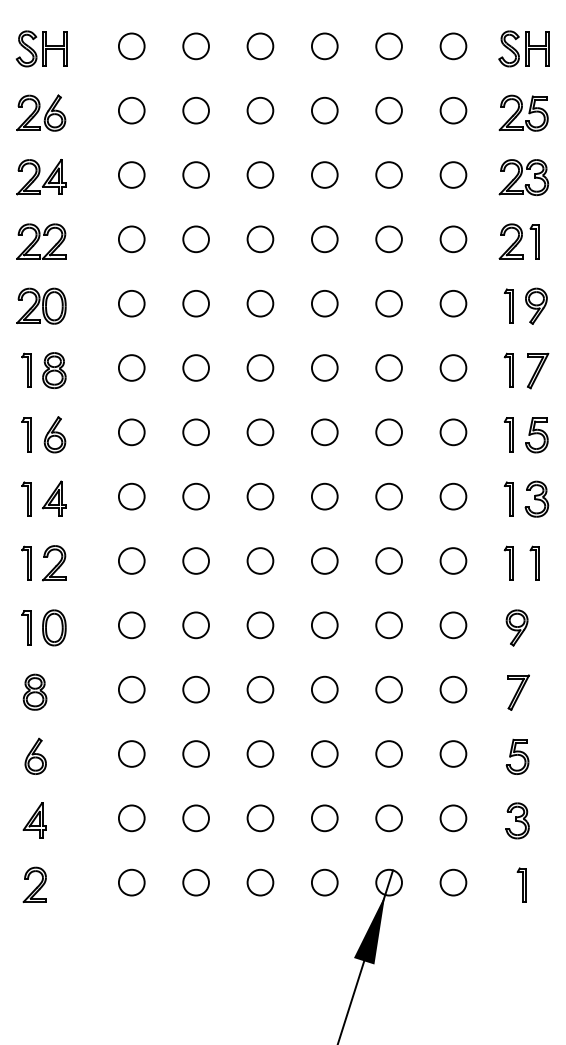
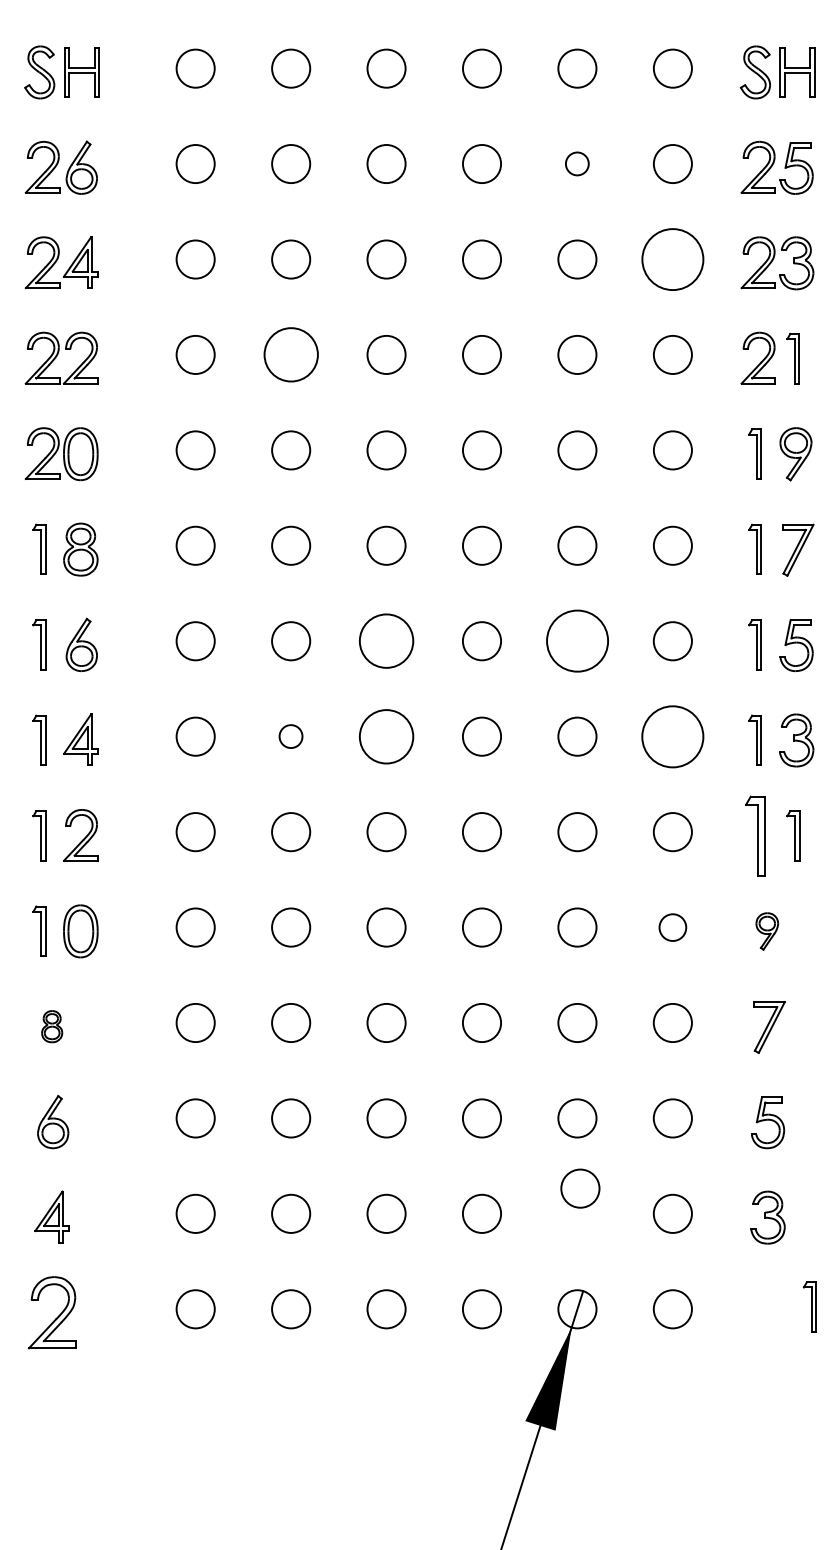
circle: (388, 110) -> (576, 163), size x0.6
circle: (453, 174) -> (672, 258), size x1.6
circle: (195, 239) -> (290, 355), size x1.4
circle: (260, 432) -> (386, 641), size x1.4
circle: (388, 432) -> (576, 641), size x1.6
circle: (195, 496) -> (290, 736), size x0.6
circle: (260, 496) -> (386, 736), size x1.4
circle: (453, 496) -> (672, 736), size x1.6
part: (508, 562) -> (754, 834), size x1.6
circle: (453, 625) -> (672, 927), size x0.7
part: (516, 627) -> (766, 930), size x0.7
part: (34, 691) -> (51, 1025), size x0.6
circle: (388, 818) -> (579, 1188), moved
part: (34, 884) -> (51, 1312), size x1.4
part: (521, 884) -> (809, 1306), moved

